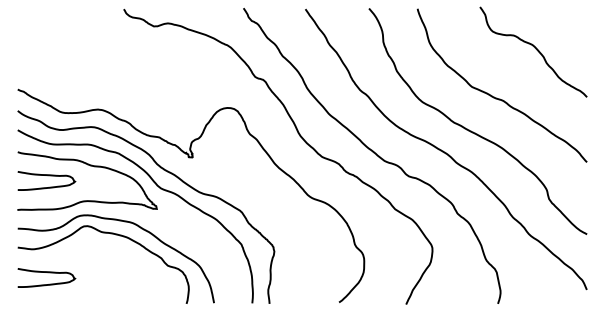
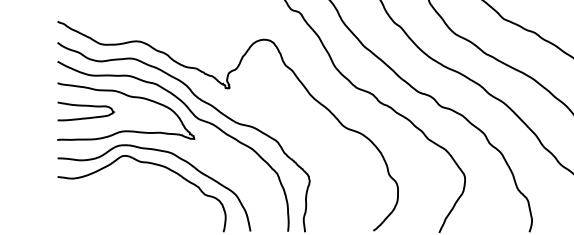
curve: (47, 273) -> (86, 202), removed

